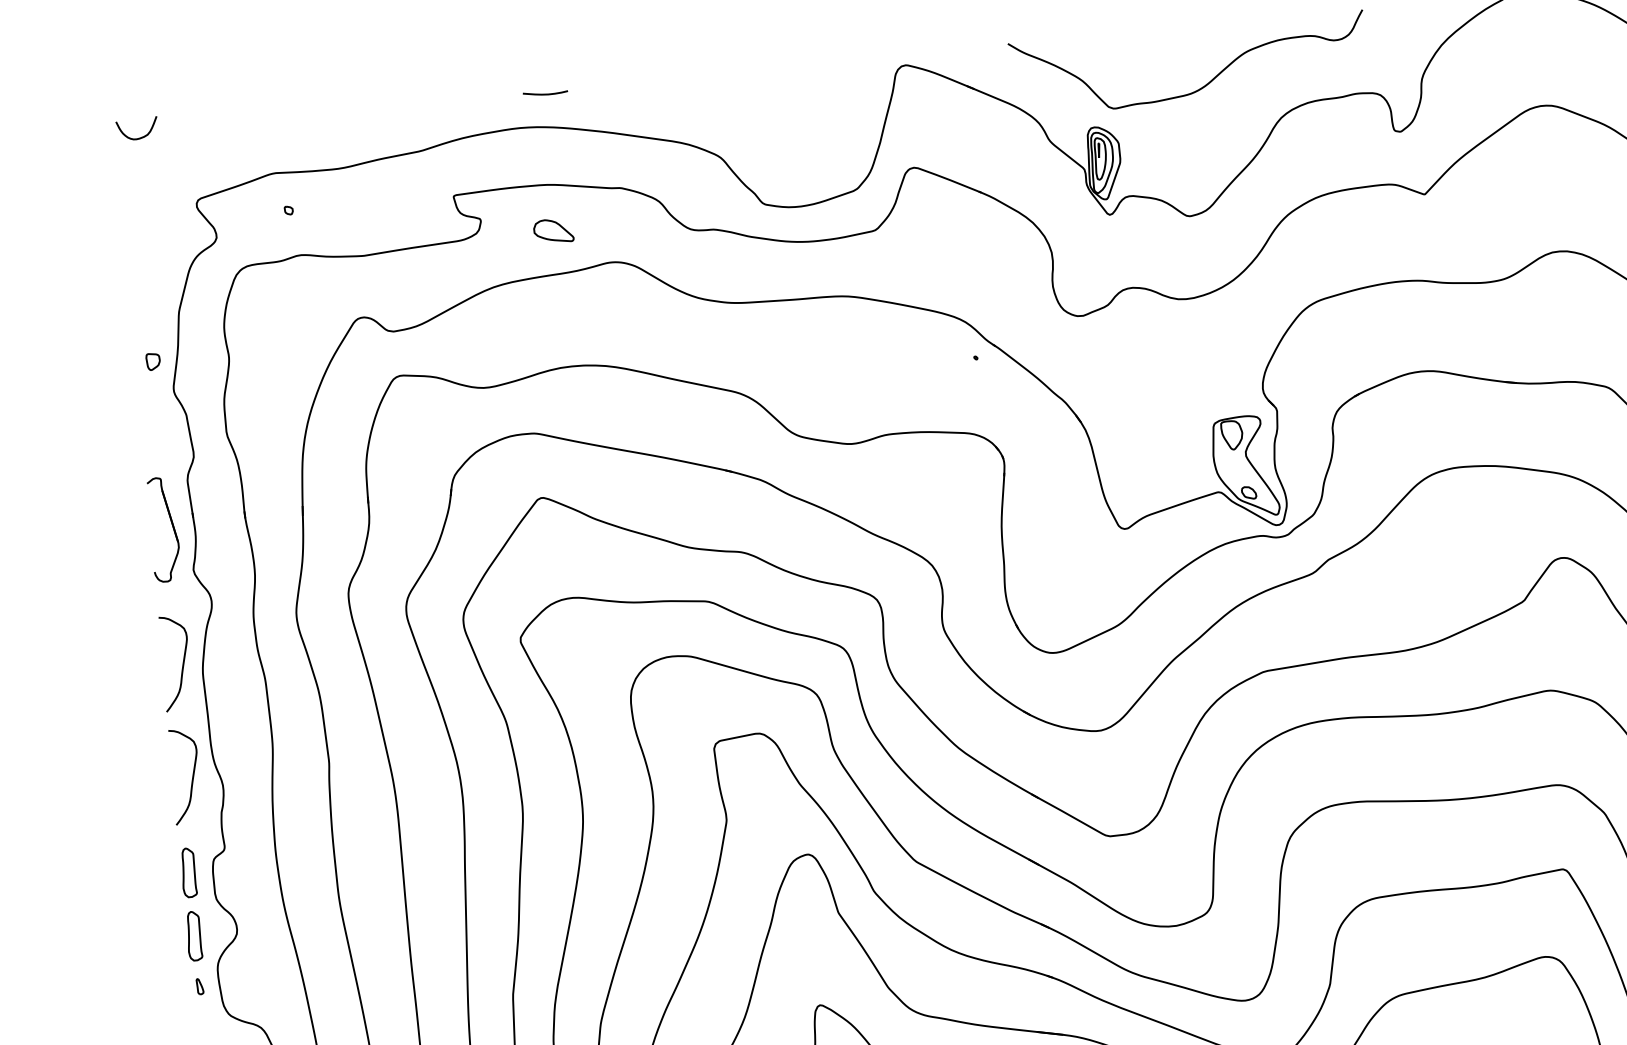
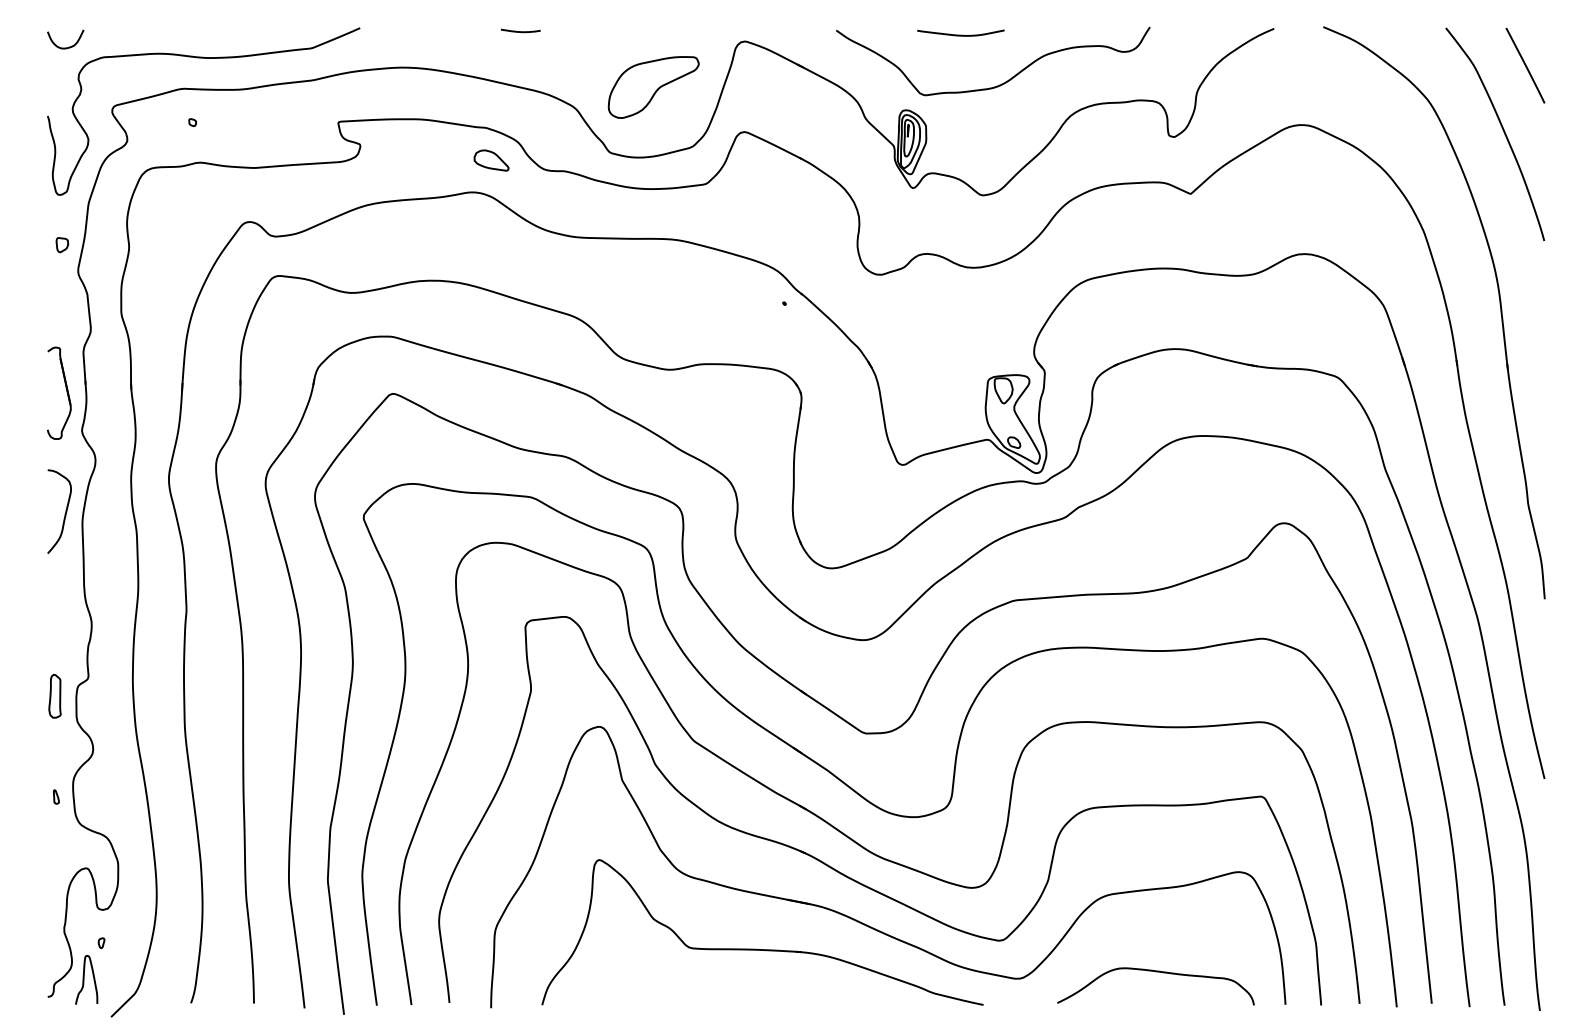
curve: (1148, 36) -> (960, 34), added
curve: (545, 93) -> (520, 31), moved
part: (806, 126) -> (653, 87), added
curve: (294, 137) -> (203, 58), added
part: (553, 231) -> (491, 160), moved
curve: (191, 779) -> (64, 614), removed
part: (193, 935) -> (54, 751), removed

